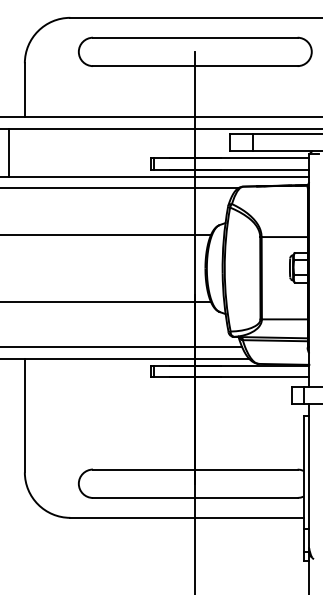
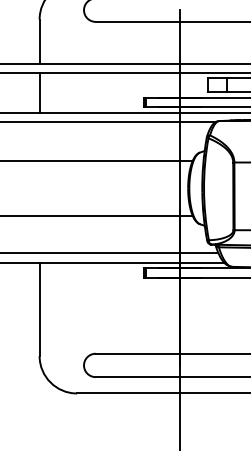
line: (8, 152) -> (39, 92), moved

